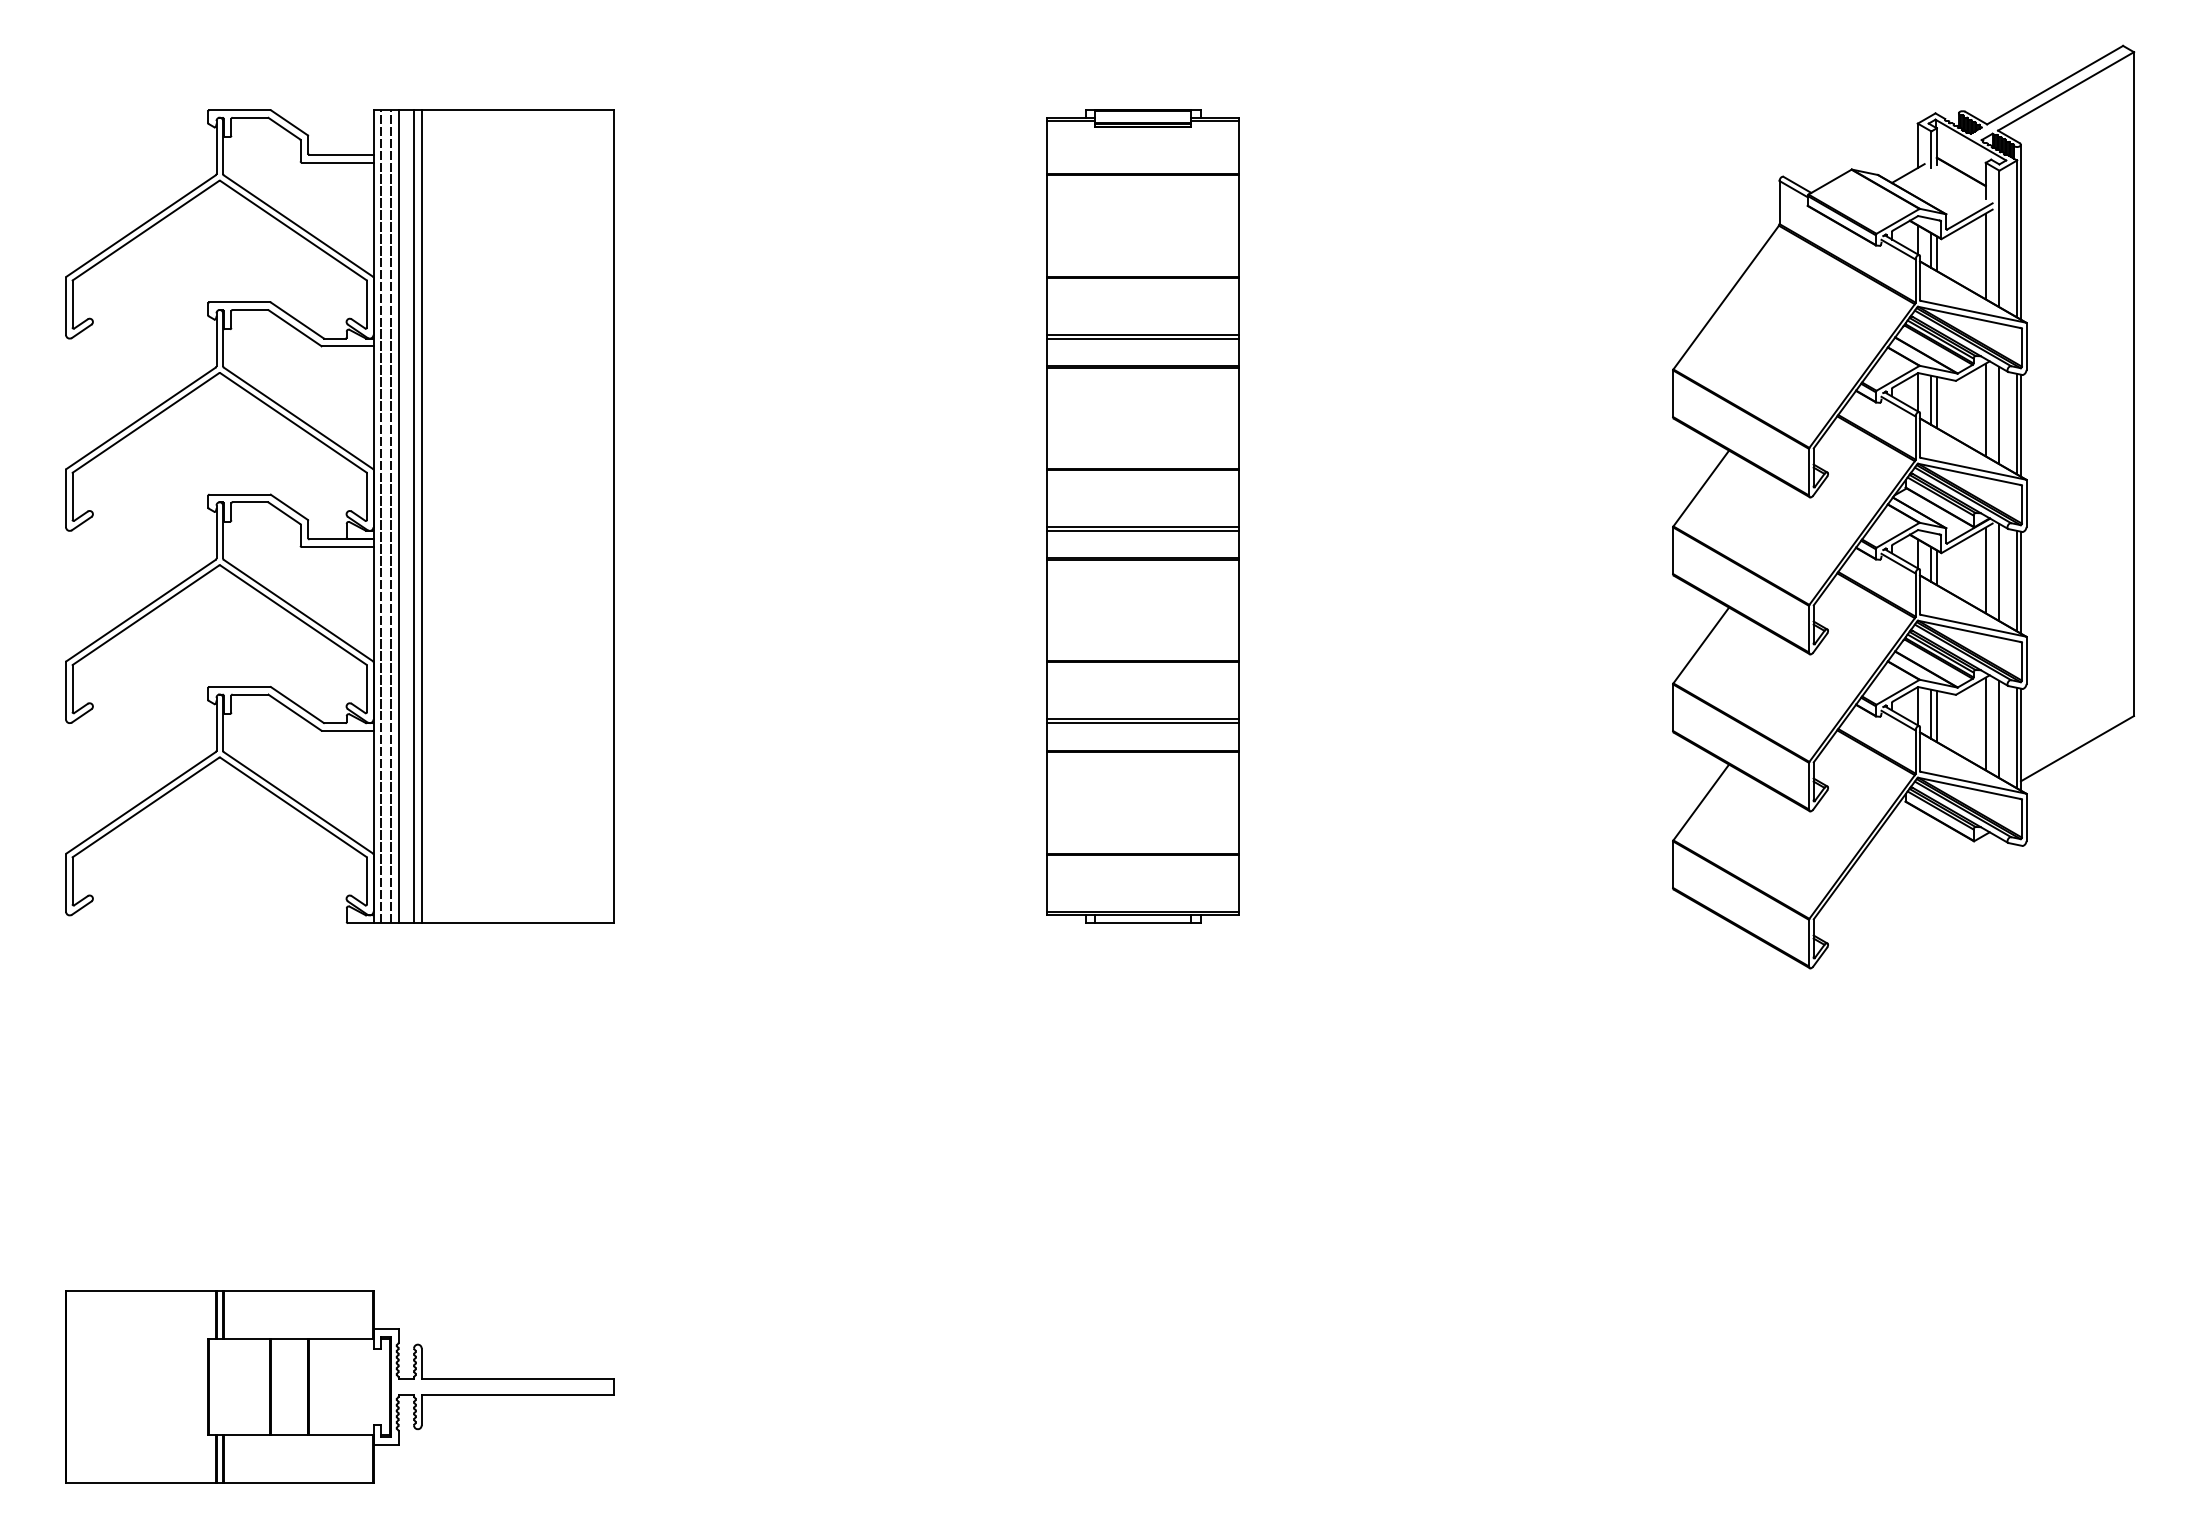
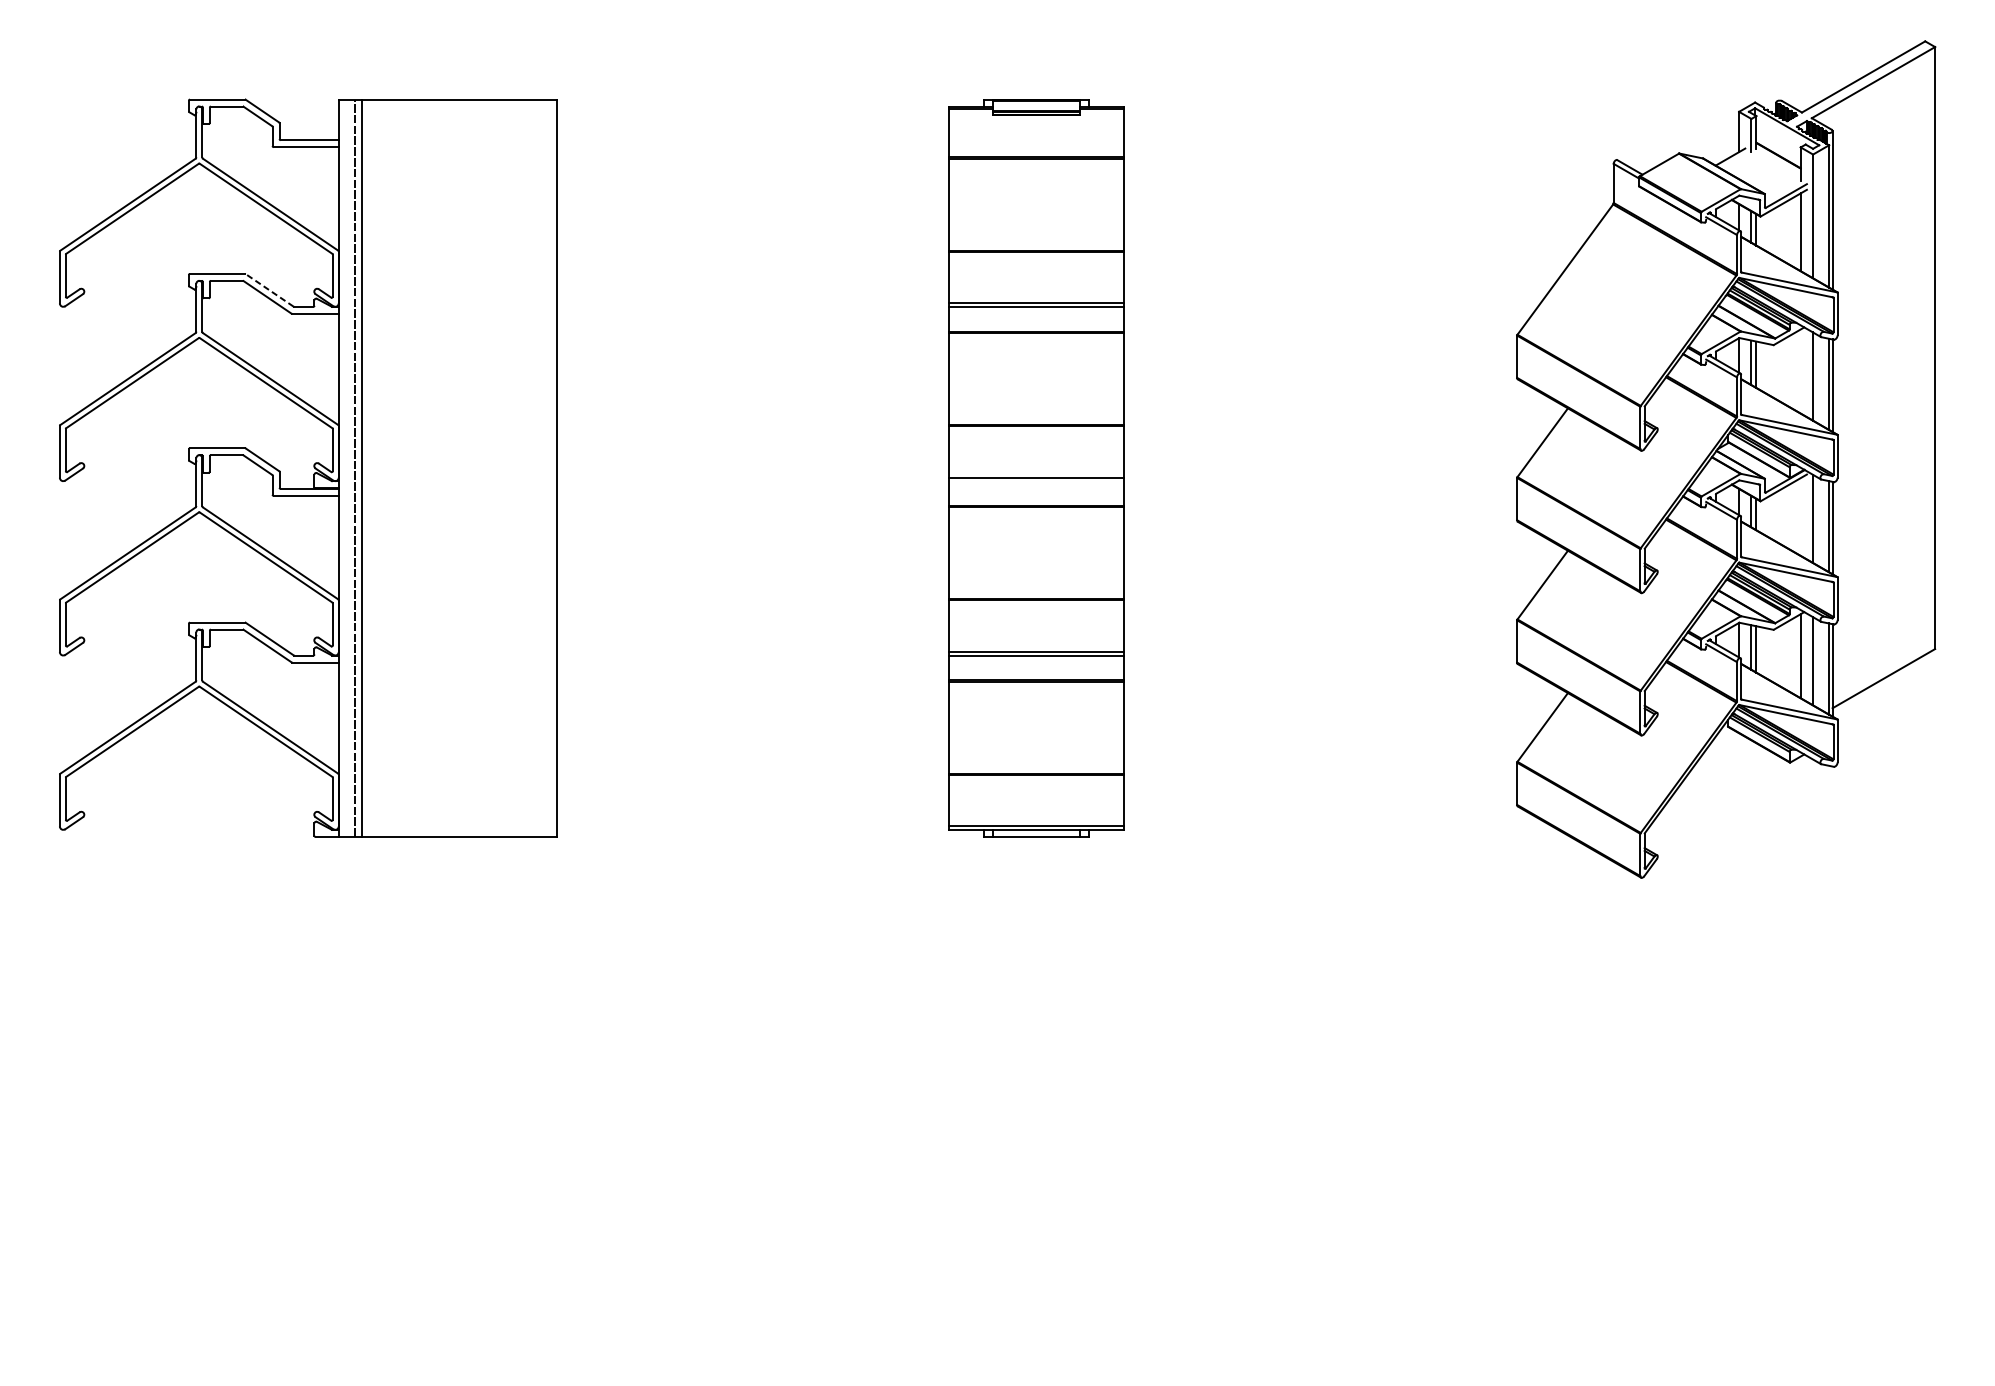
line: (297, 320) -> (269, 290), solid -> dashed
line: (1985, 409) -> (1800, 371), removed
line: (381, 516) -> (345, 468), removed
line: (414, 516) -> (375, 468), removed
line: (421, 516) -> (382, 468), removed
line: (1143, 530) -> (1036, 480), removed
line: (1985, 570) -> (1800, 517), removed
part: (339, 1386) -> (307, 1257), removed

